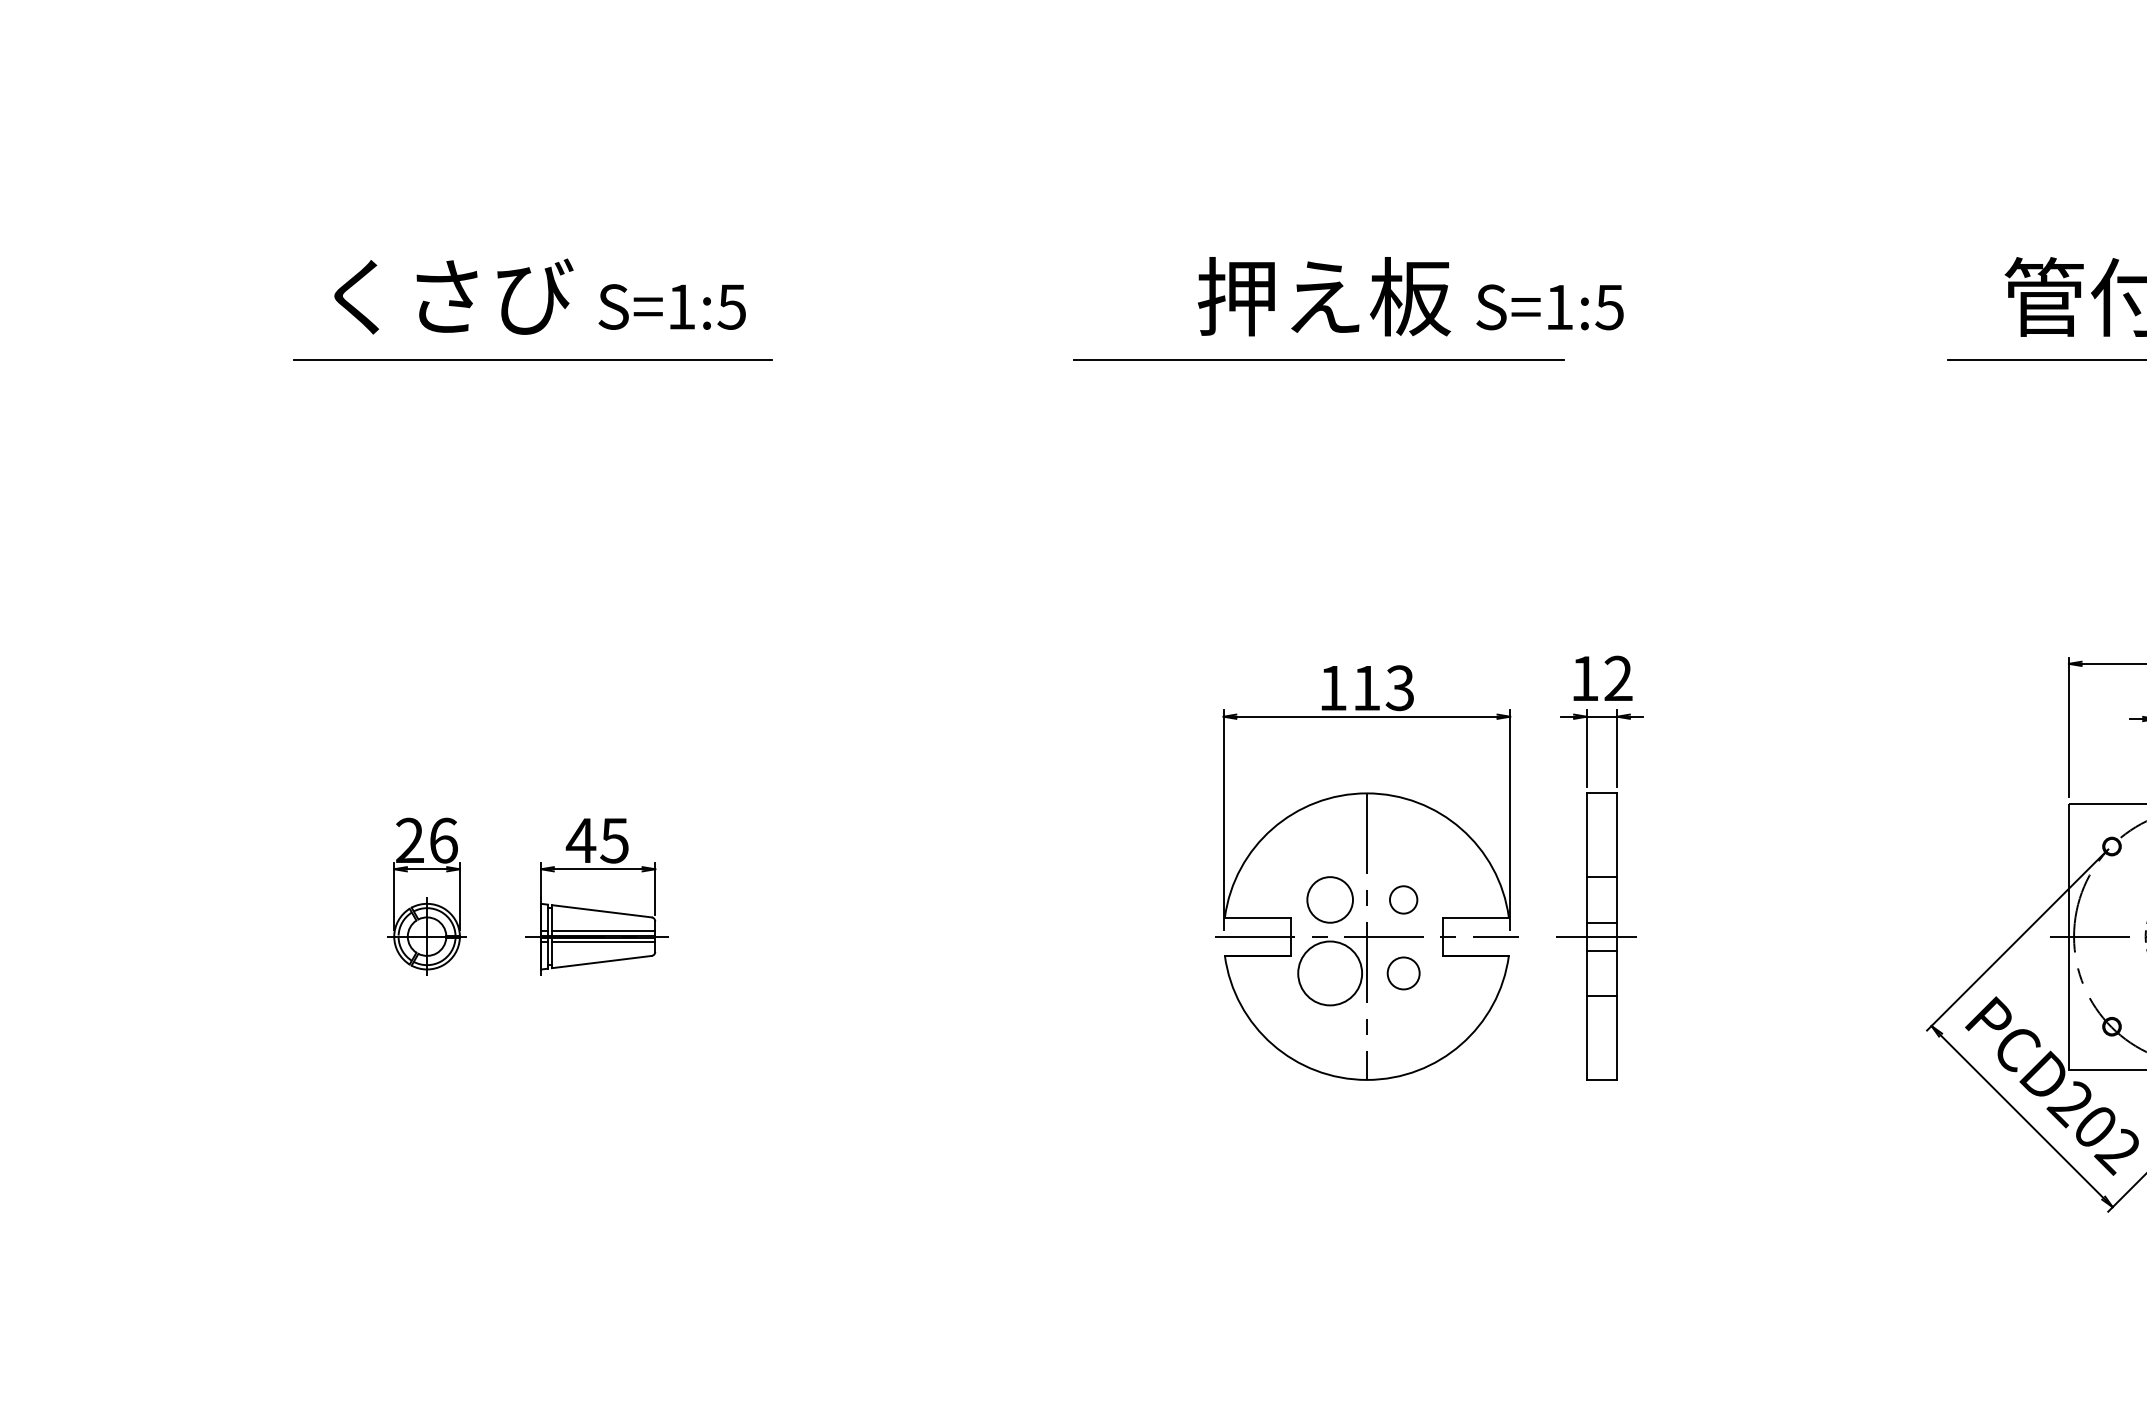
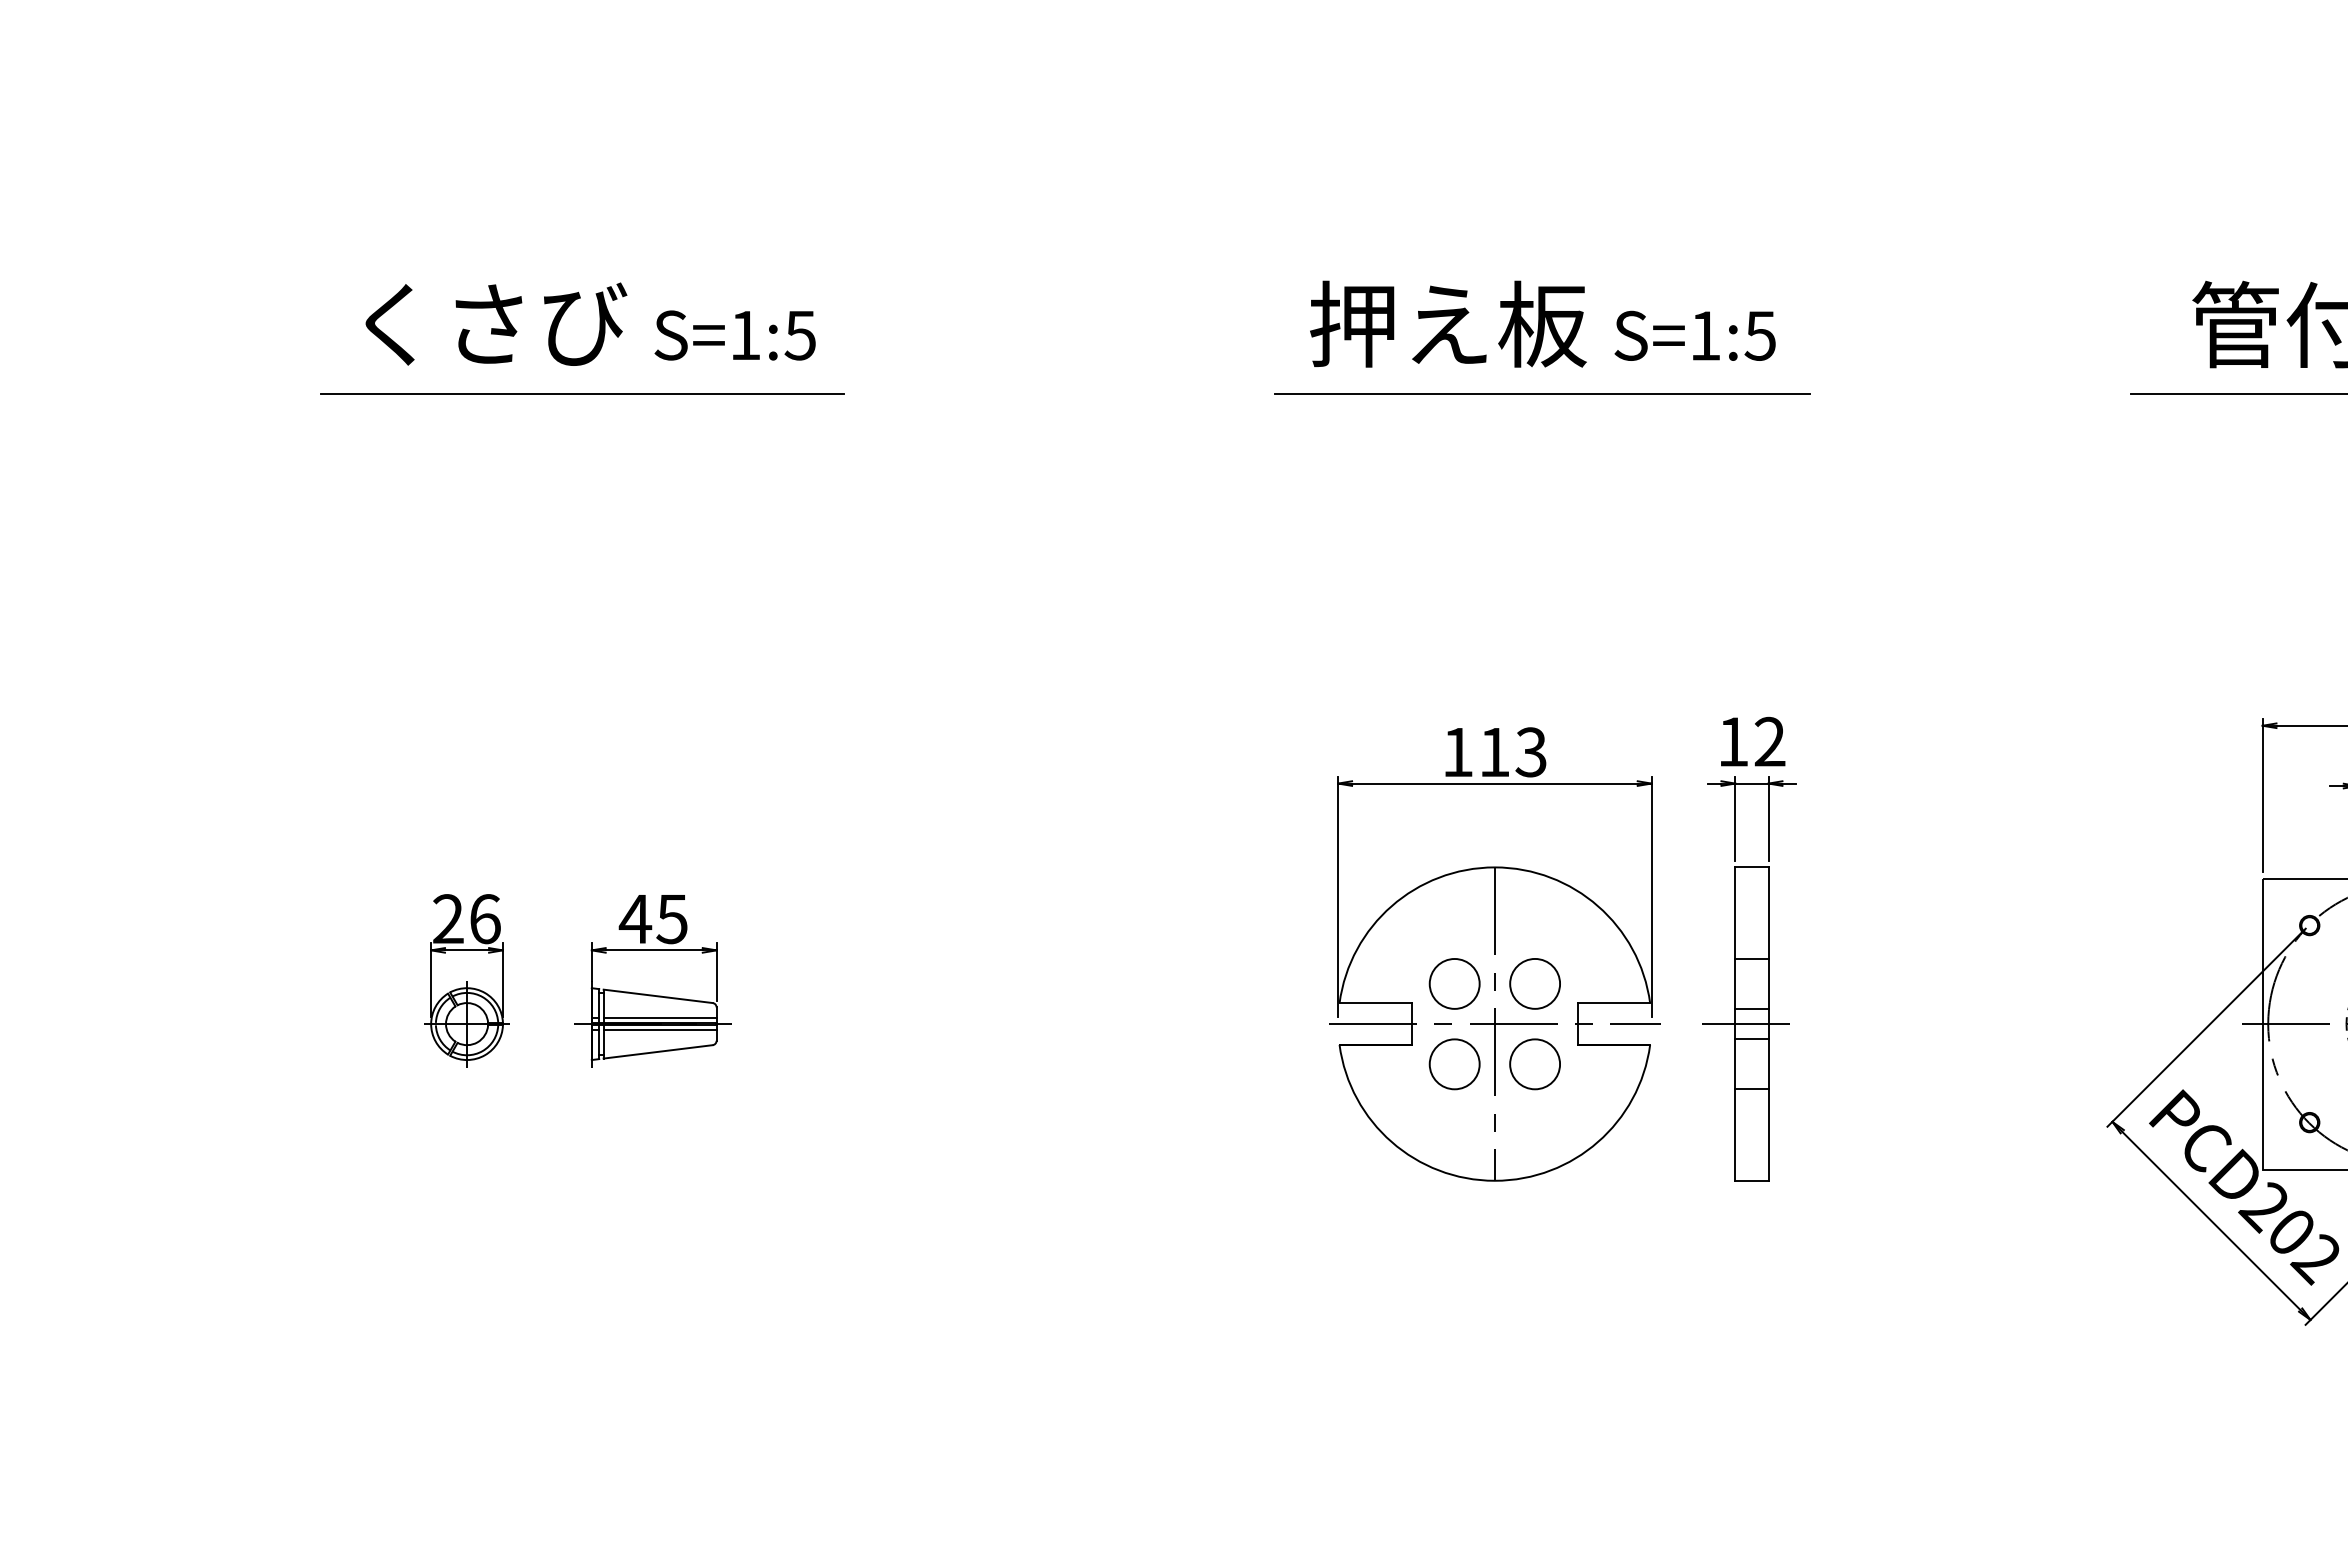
line: (1319, 360) -> (1542, 393), moved
circle: (1403, 899) -> (1534, 983), size x1.67
circle: (1329, 973) -> (1454, 1064), size x0.71
circle: (1404, 973) -> (1535, 1064), size x1.43

